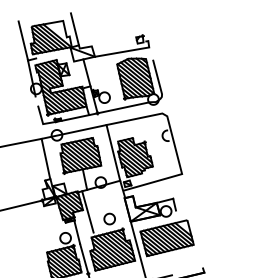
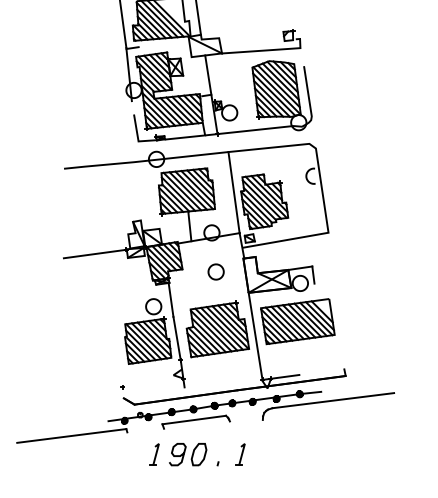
line: (46, 159) -> (137, 191), removed
line: (88, 211) -> (189, 272), removed
part: (109, 218) -> (215, 271), moved

